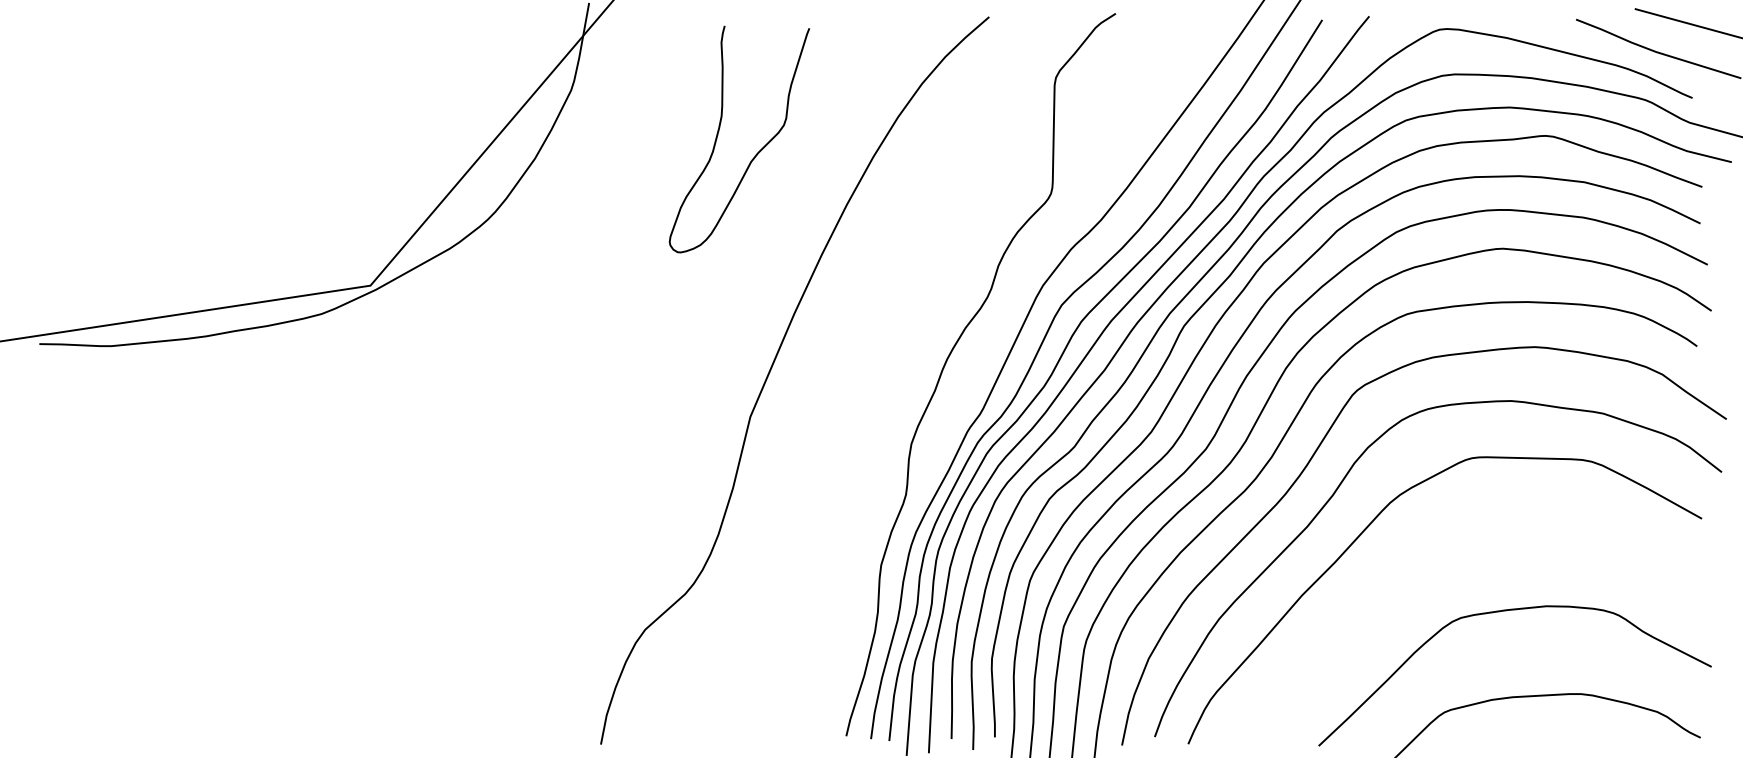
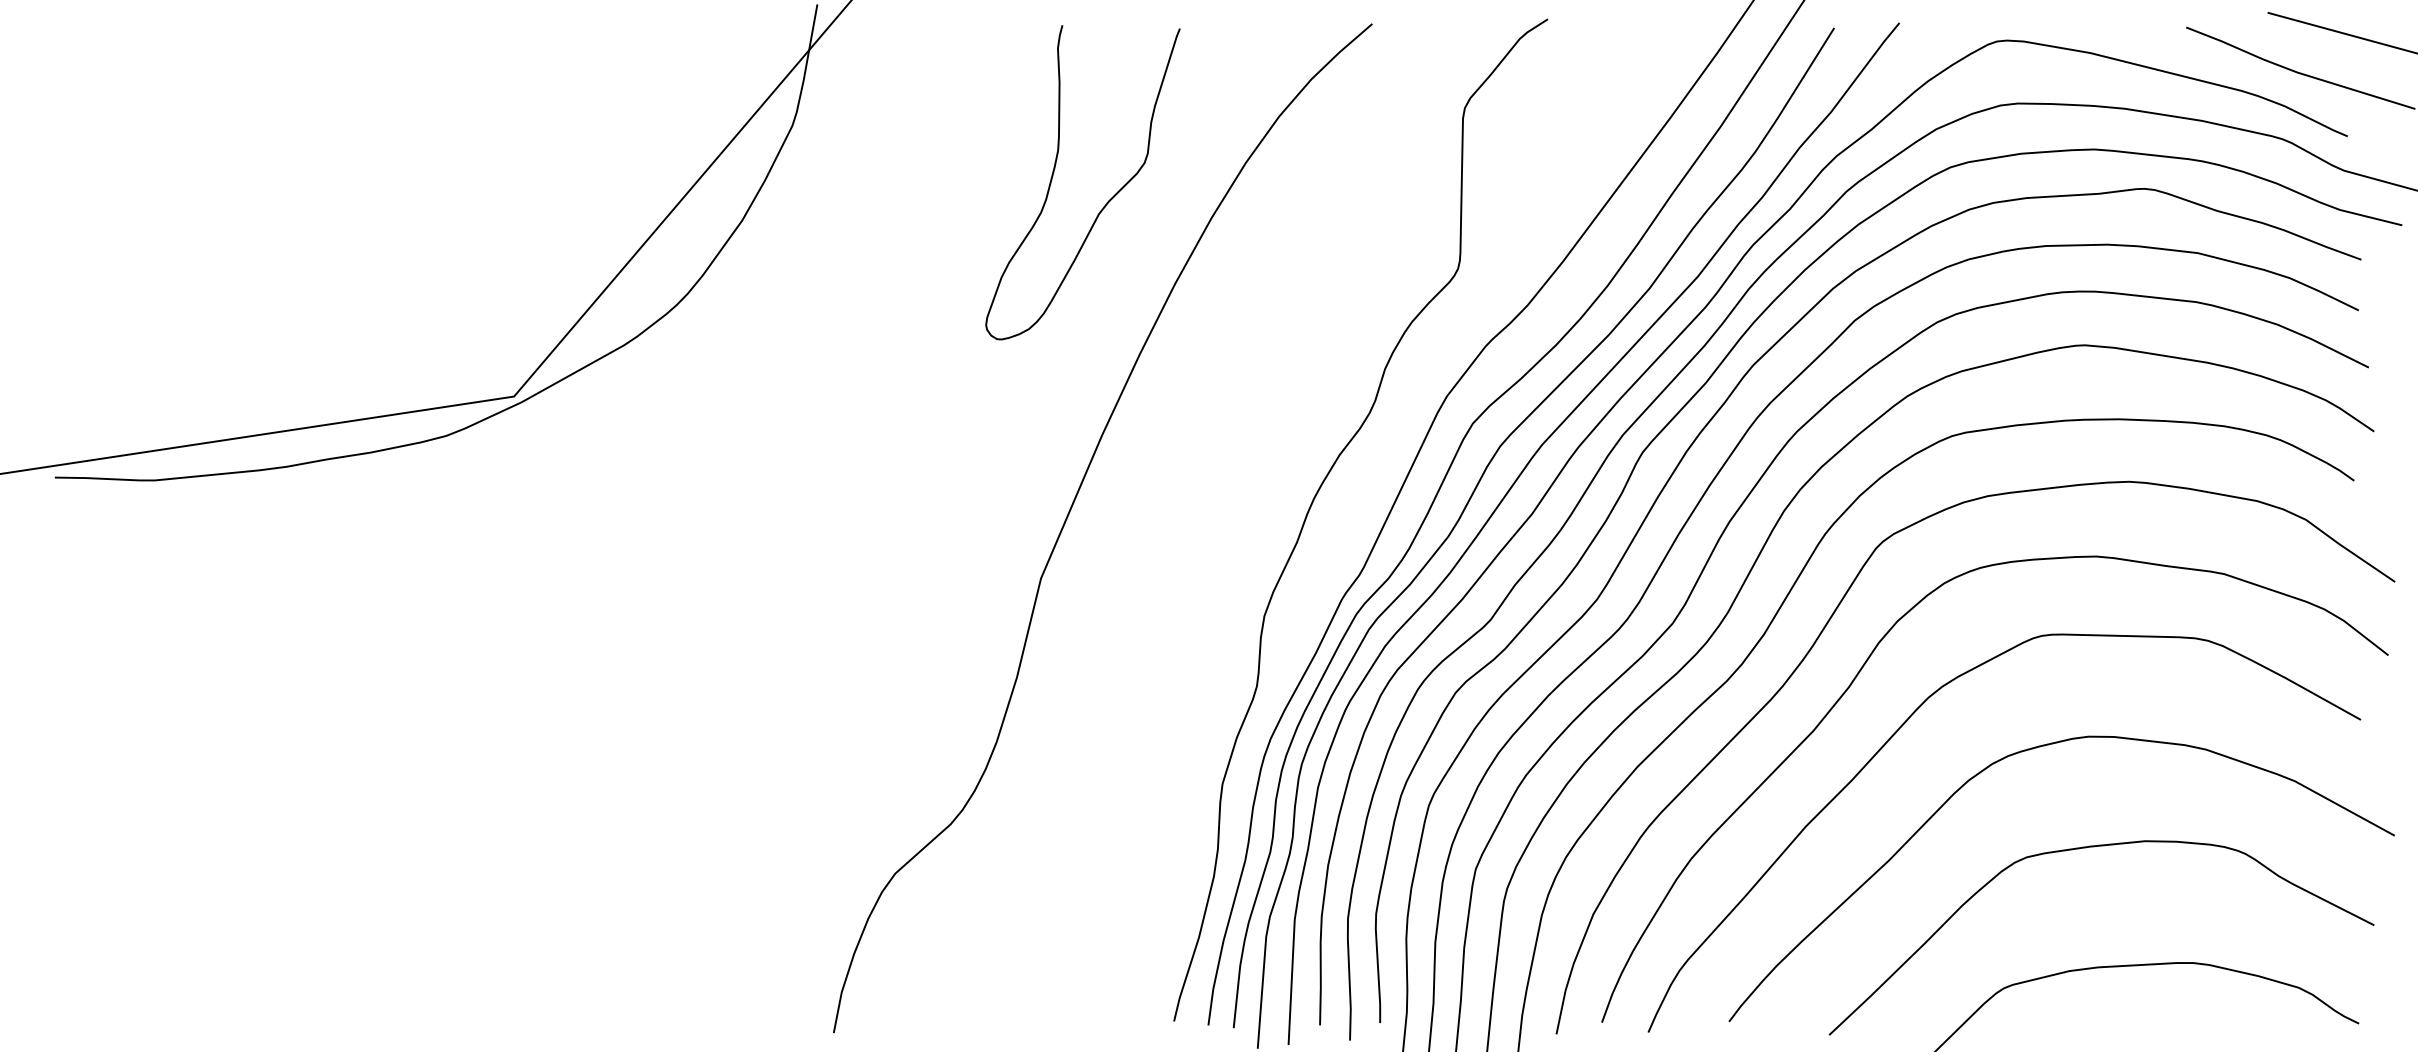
curve: (718, 134) -> (1053, 176), moved
curve: (1455, 543) -> (2019, 753), added

